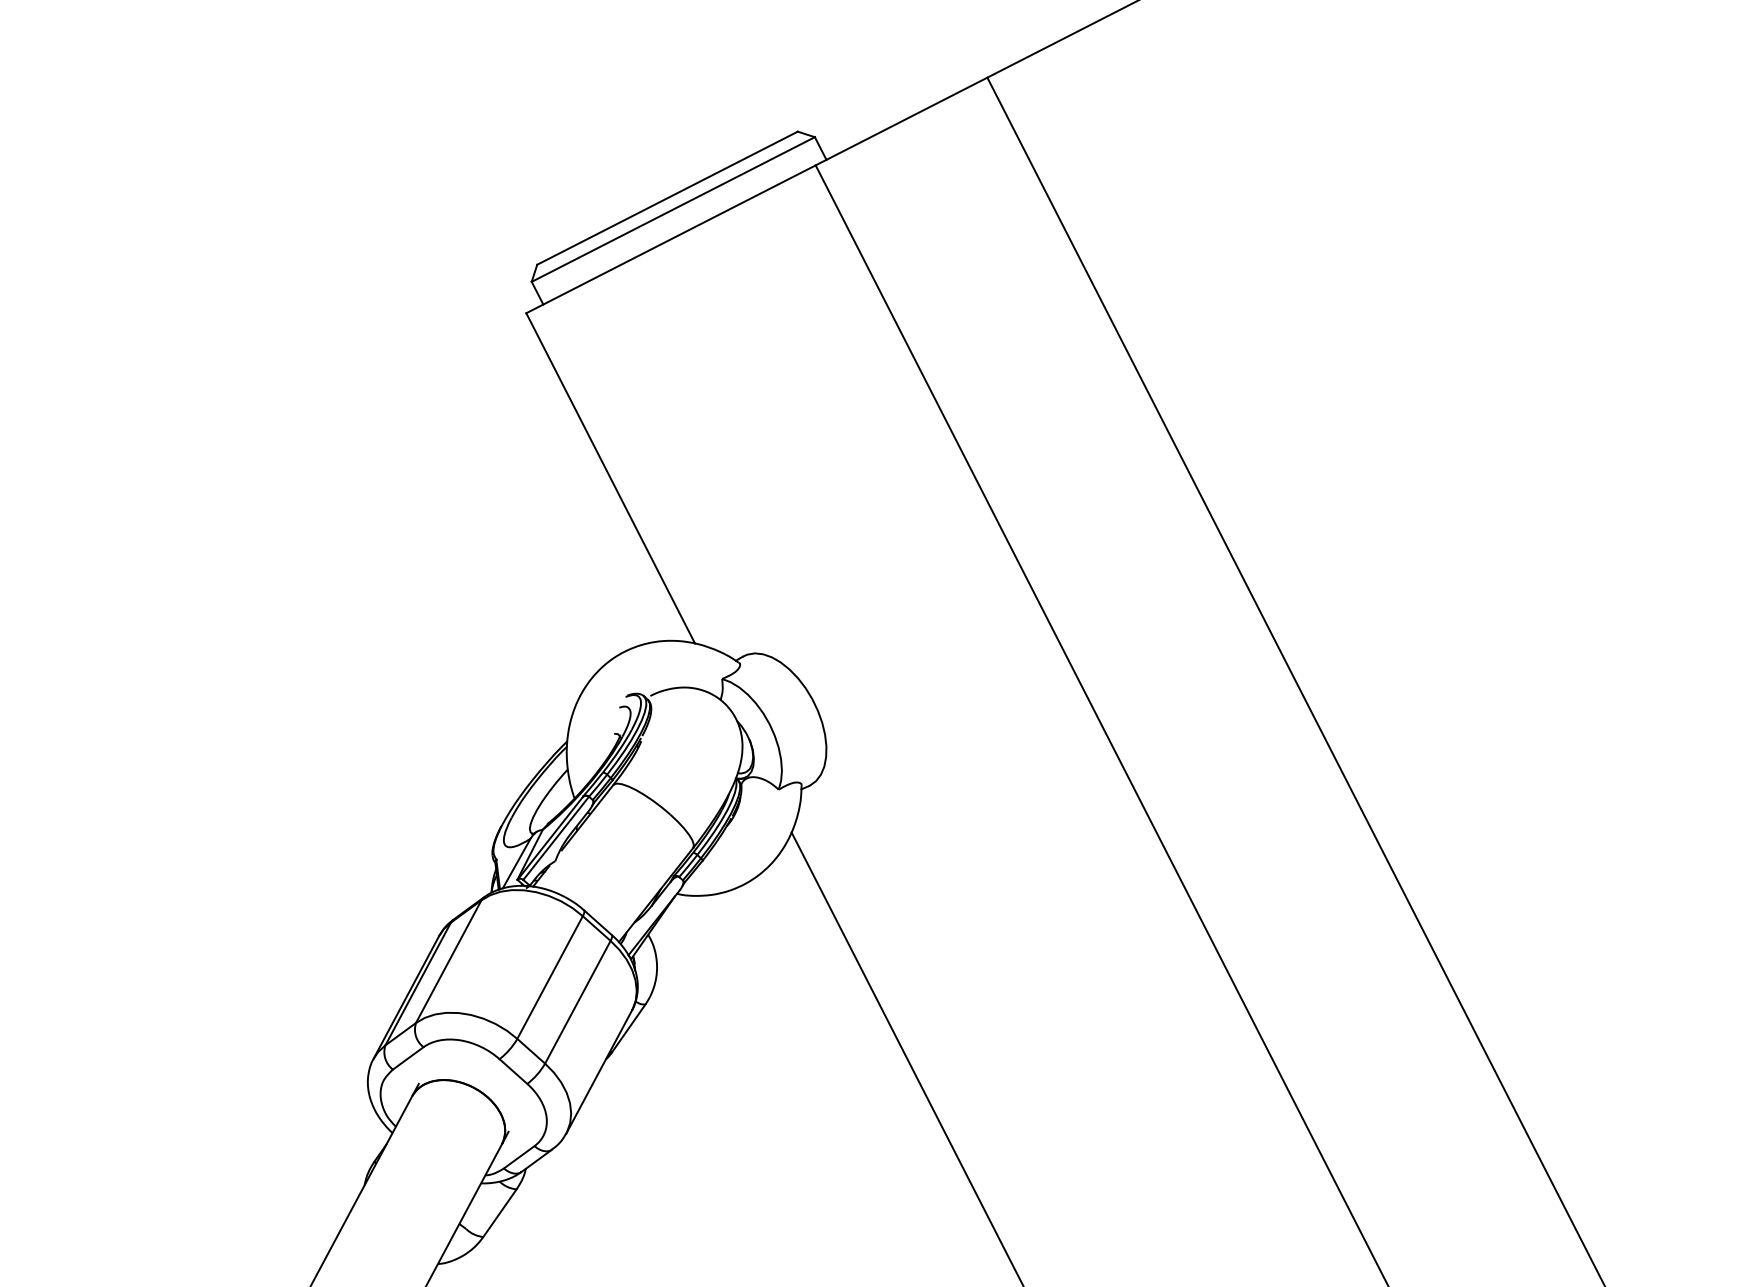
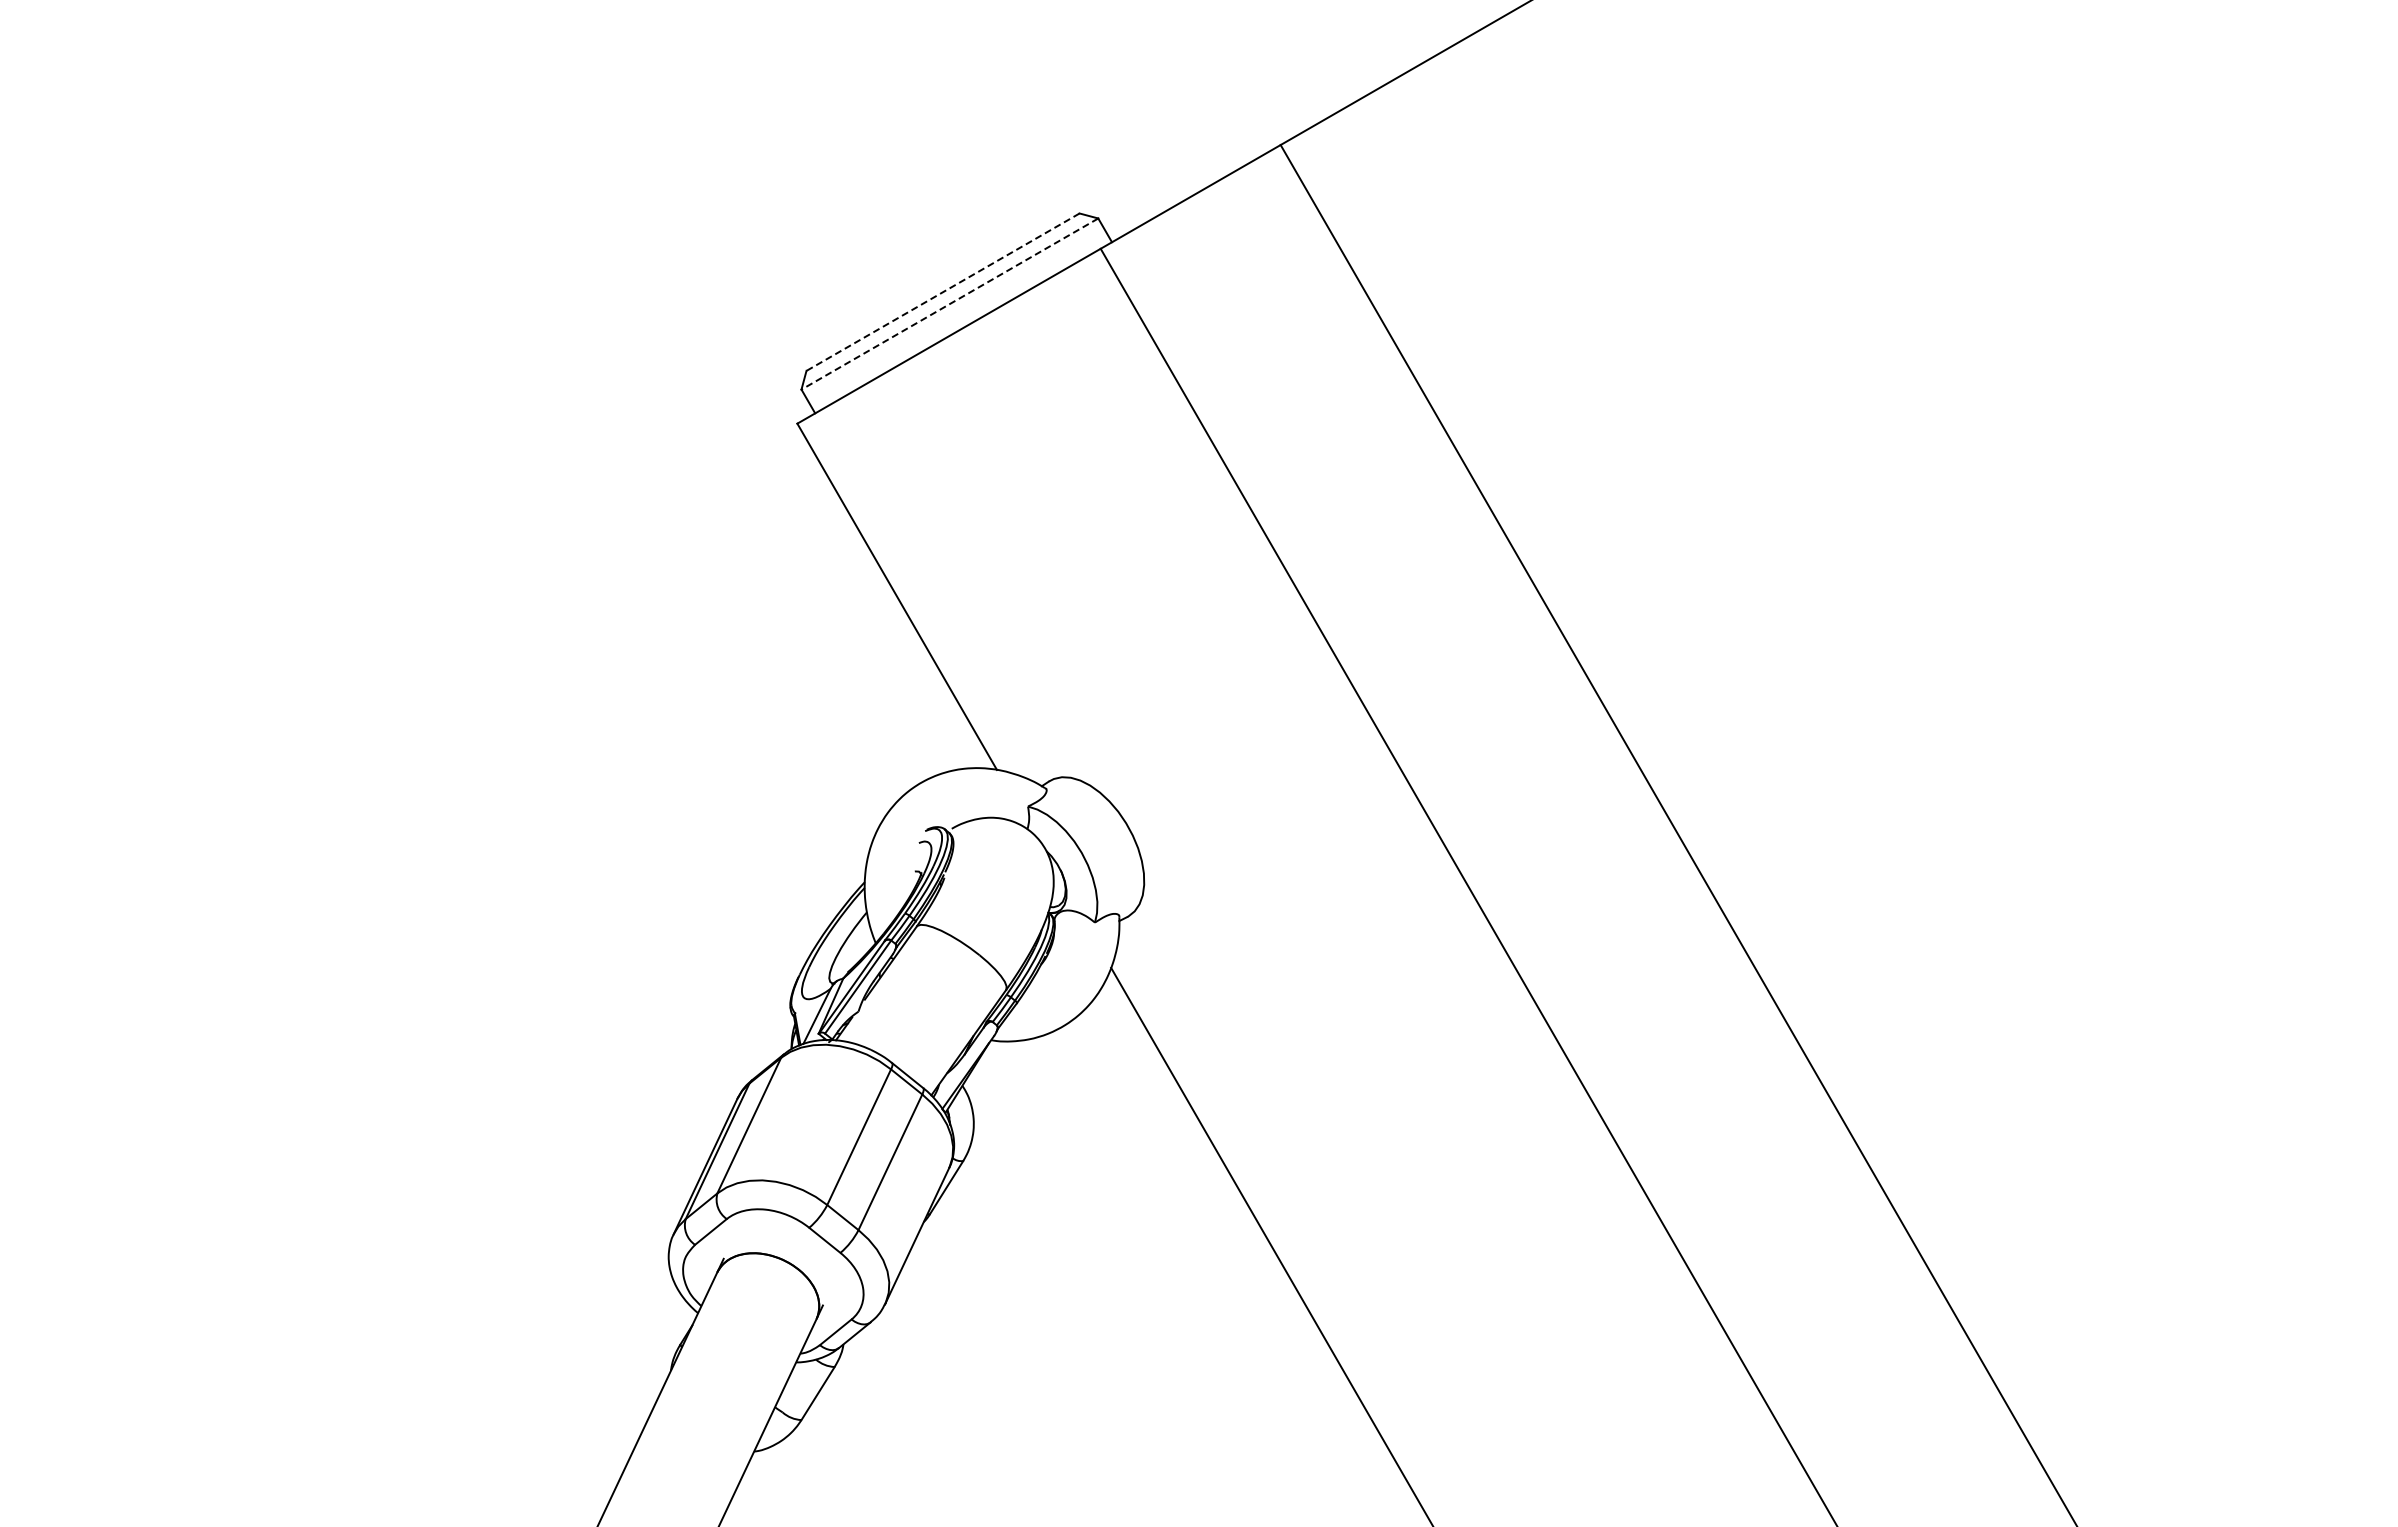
line: (667, 198) -> (943, 292), solid -> dashed
line: (672, 209) -> (949, 304), solid -> dashed

